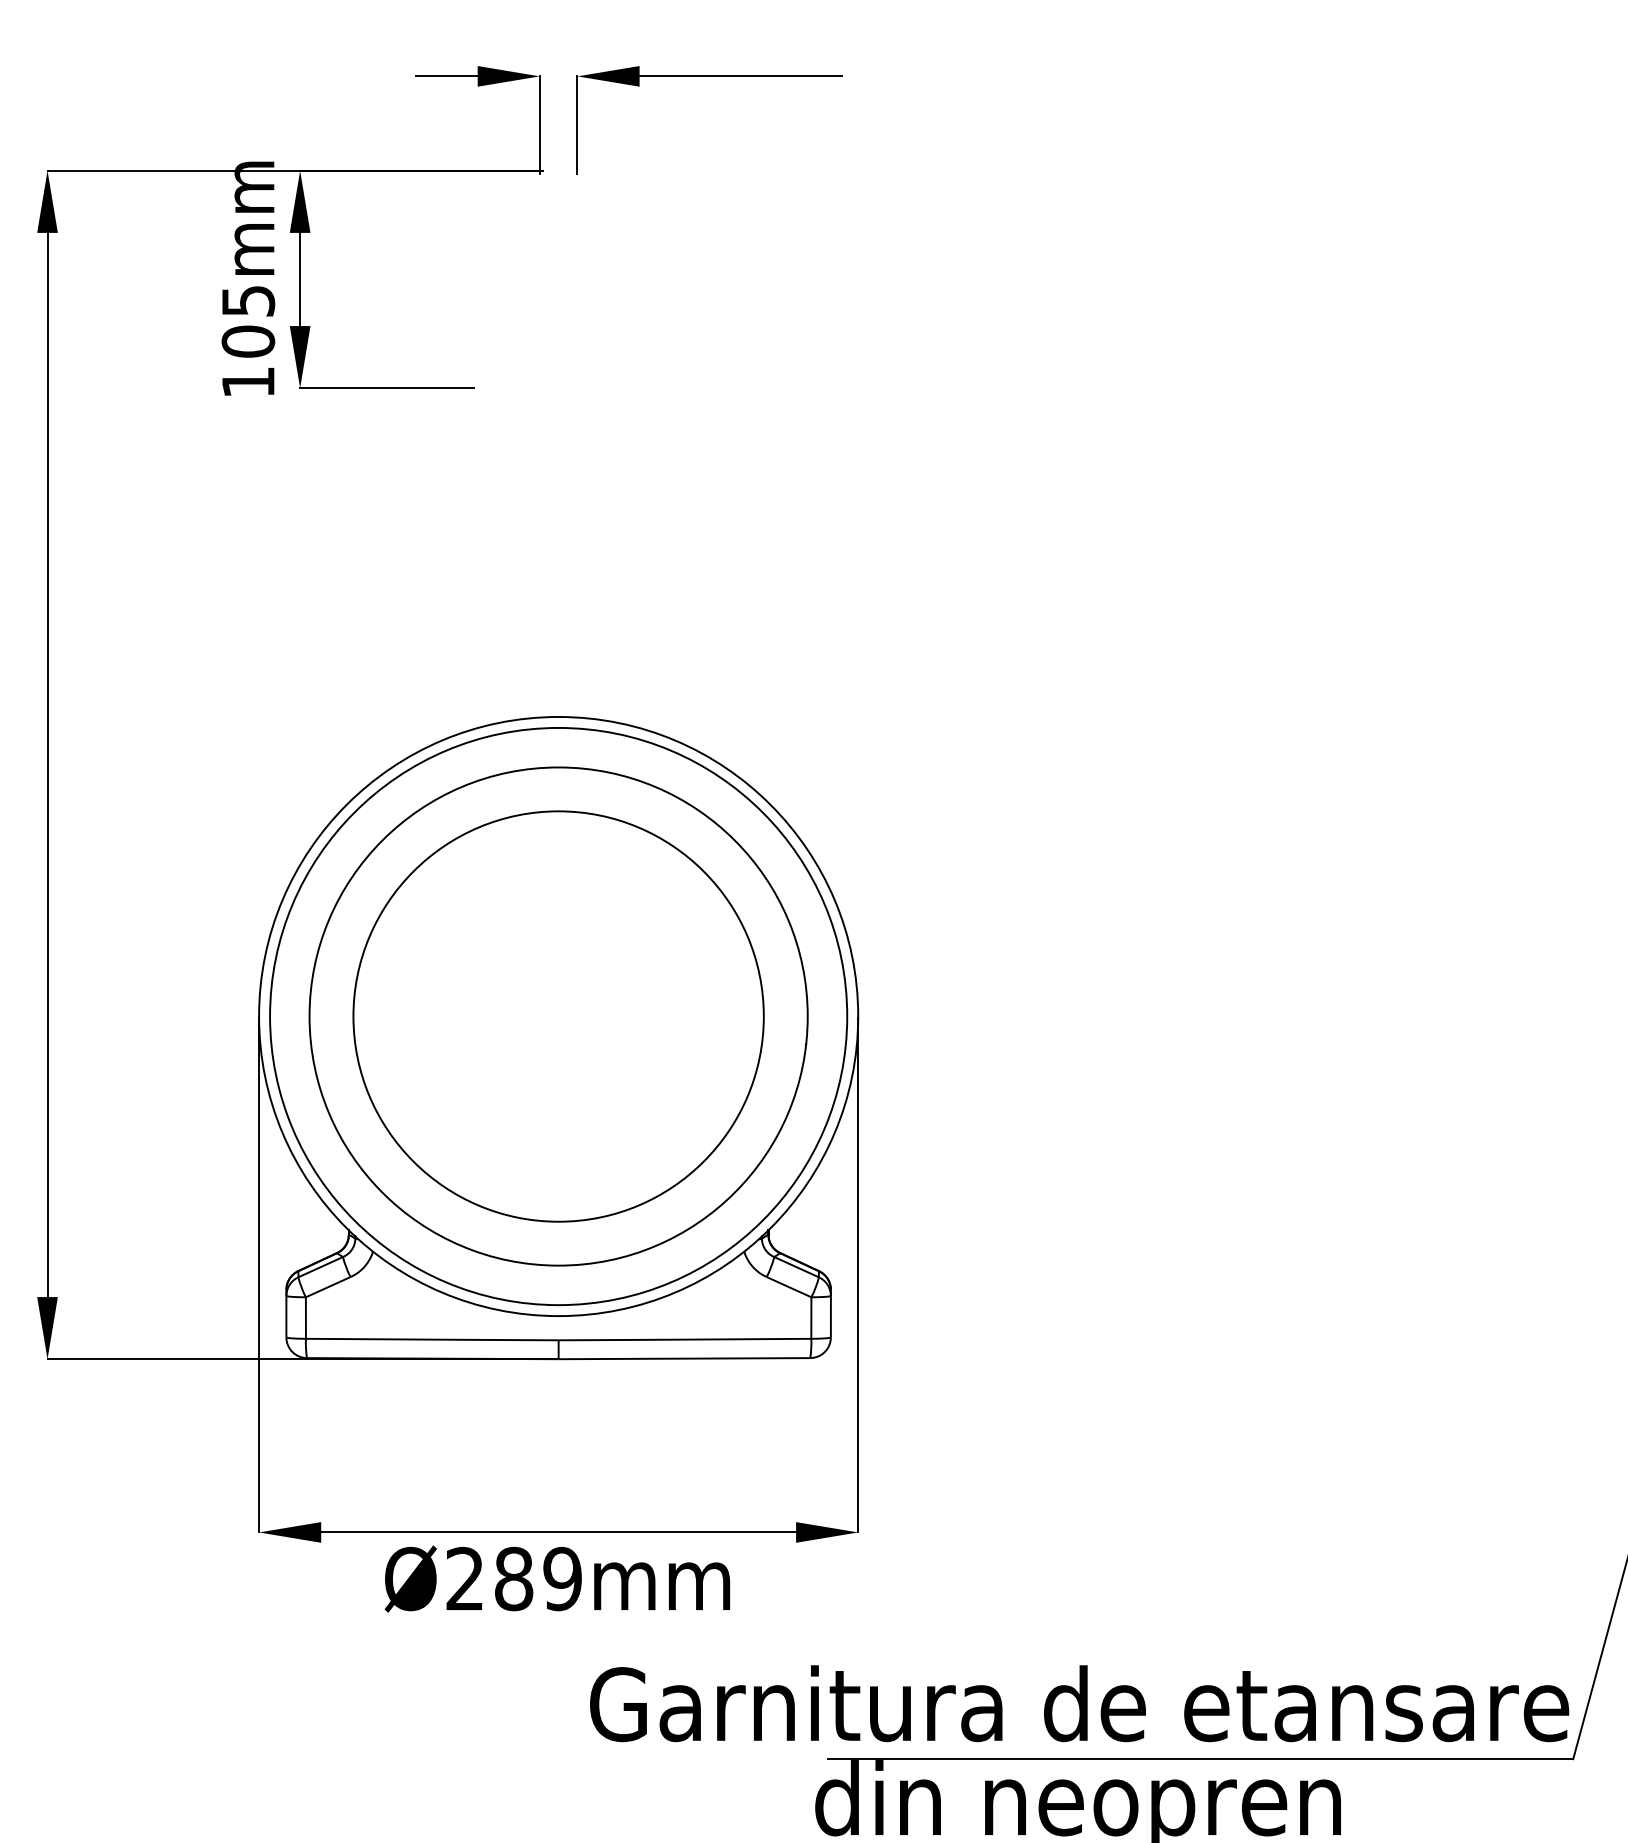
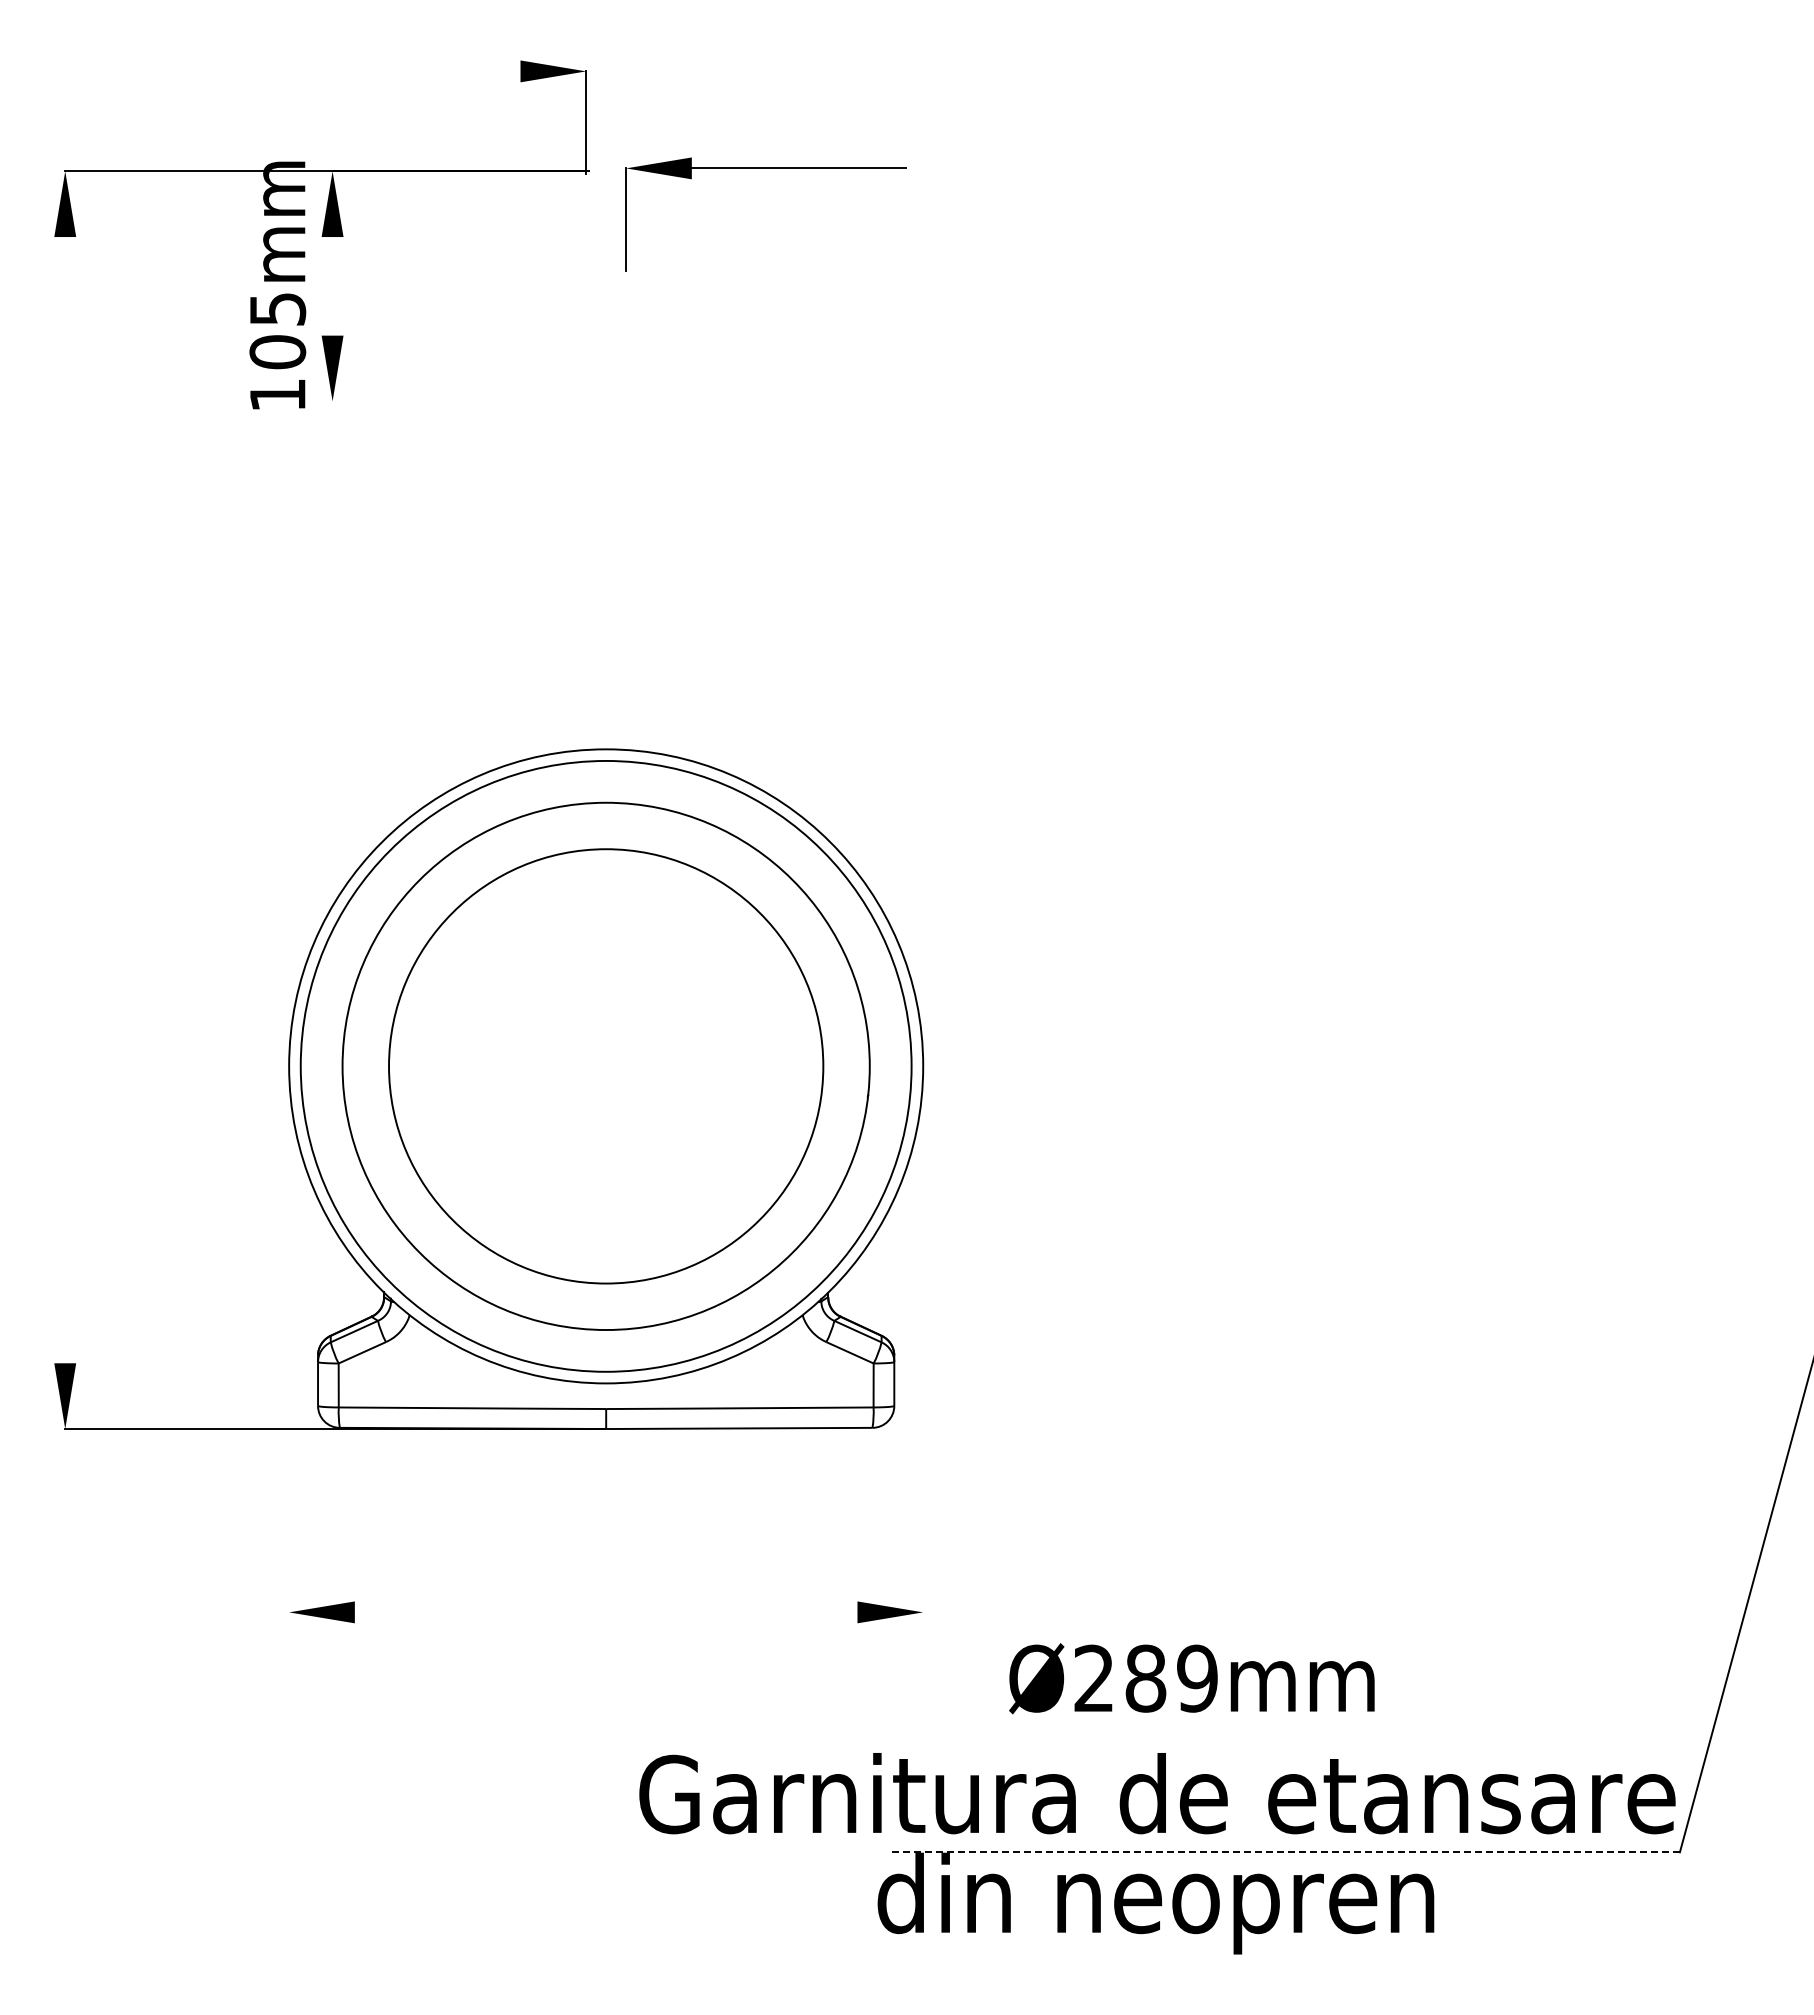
line: (446, 76) -> (487, 71), removed
part: (709, 76) -> (765, 168), moved
line: (300, 279) -> (332, 286), removed
line: (386, 388) -> (424, 401), removed
line: (47, 765) -> (65, 800), removed
line: (259, 1274) -> (289, 1339), removed
line: (858, 1274) -> (923, 1339), removed
line: (558, 1532) -> (605, 1612), removed
text: (557, 1578) -> (1191, 1678), moved
line: (1200, 1759) -> (1285, 1852), solid -> dashed

